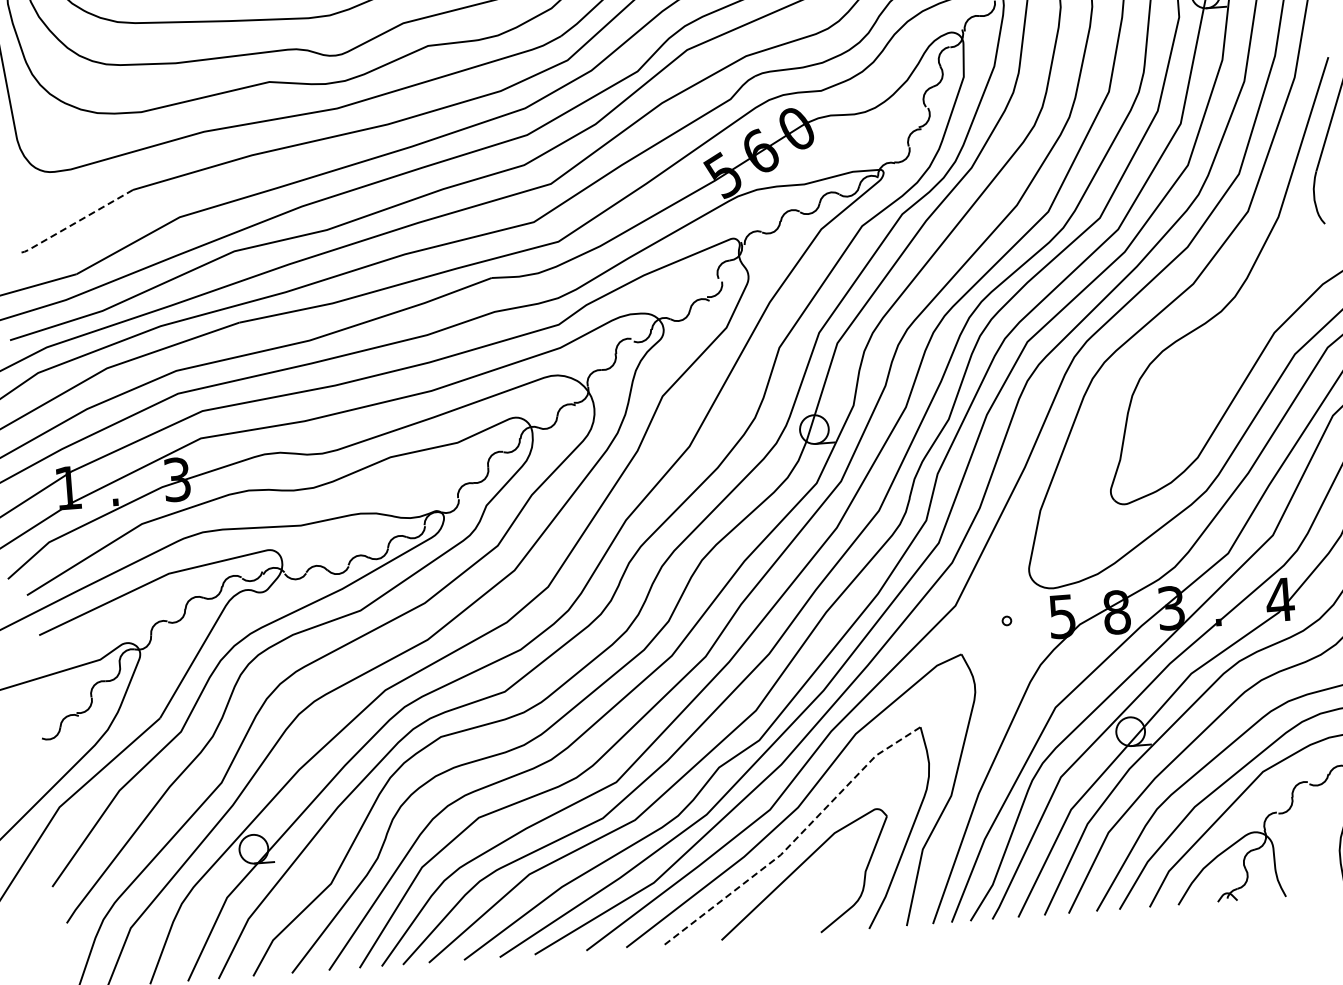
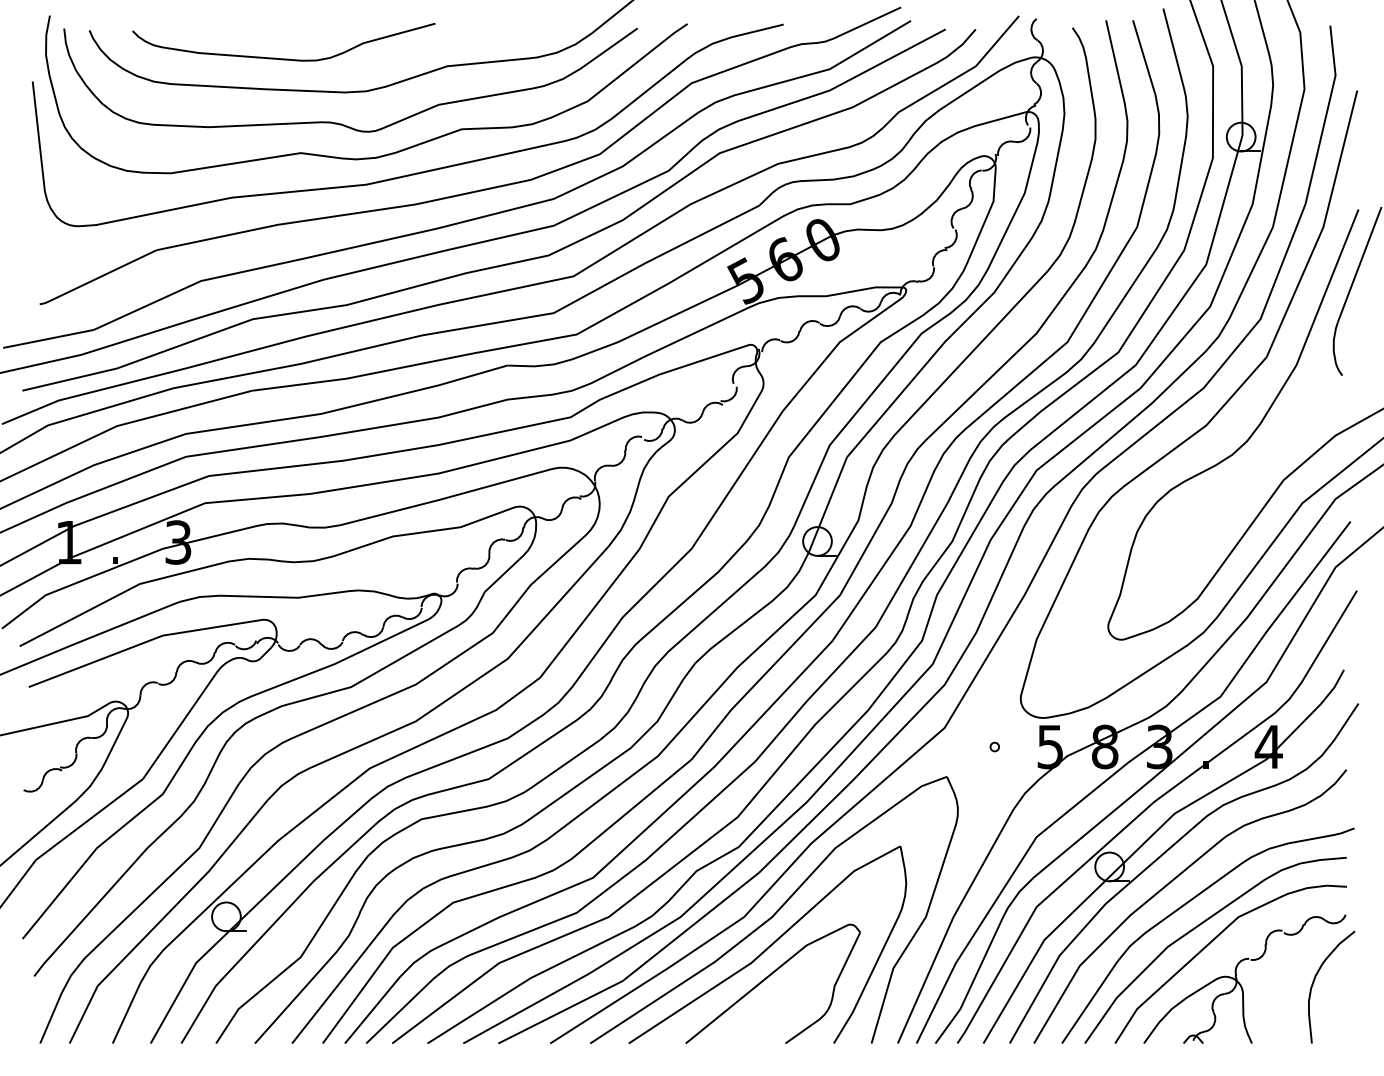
line: (76, 222) -> (97, 278), dashed -> solid
line: (796, 838) -> (768, 947), dashed -> solid

